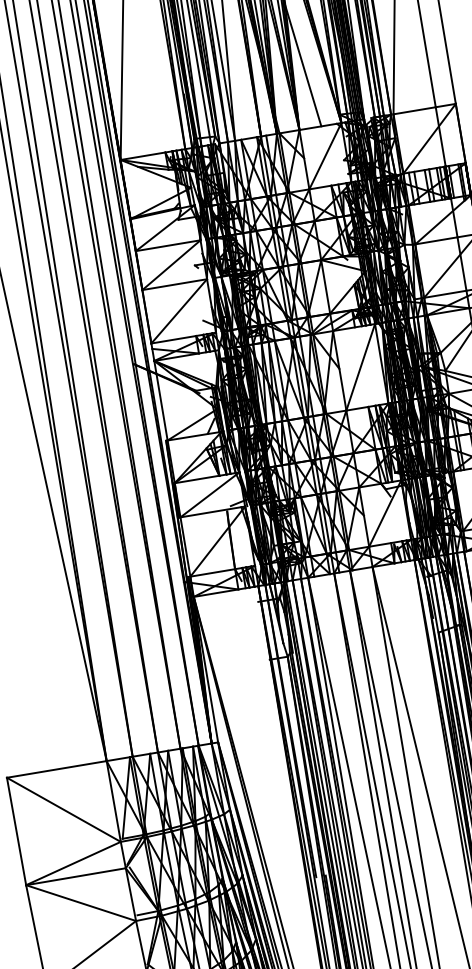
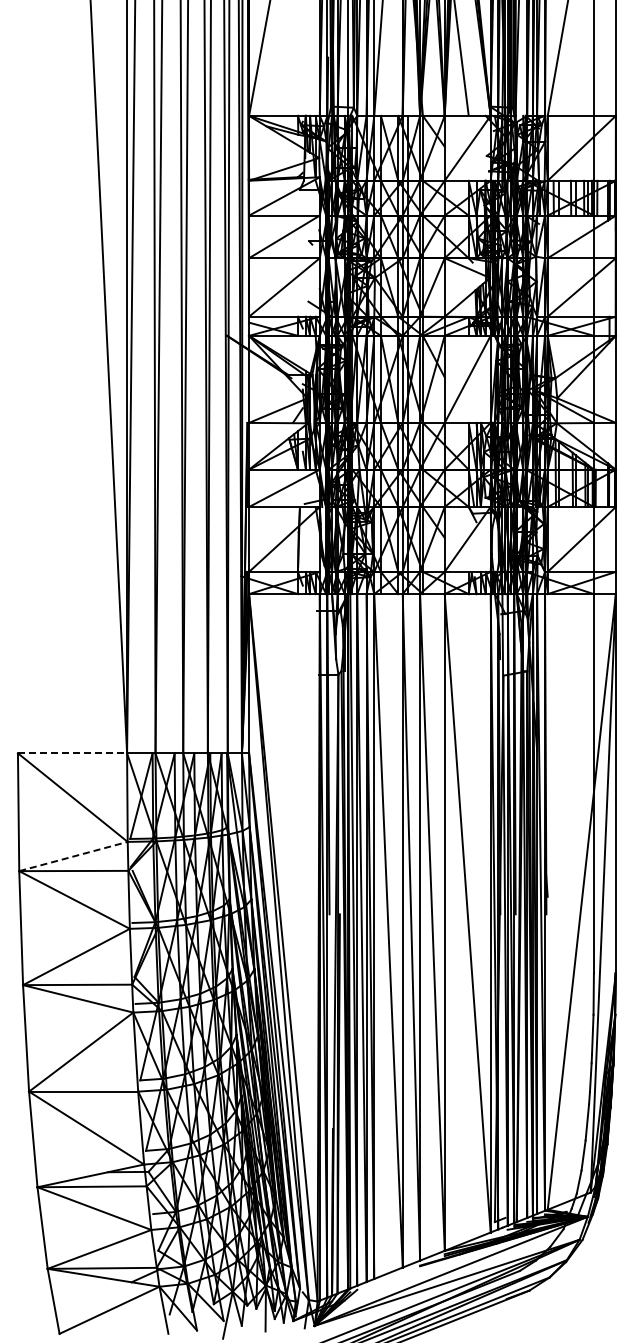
line: (56, 769) -> (72, 753), solid -> dashed
line: (73, 863) -> (73, 856), solid -> dashed

